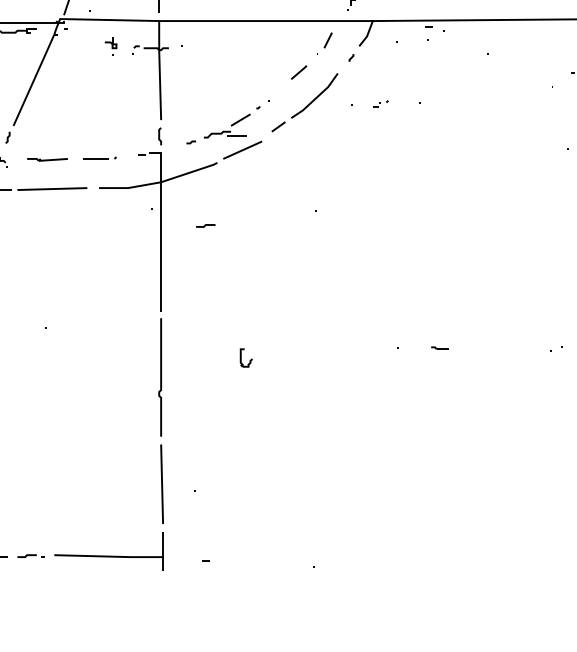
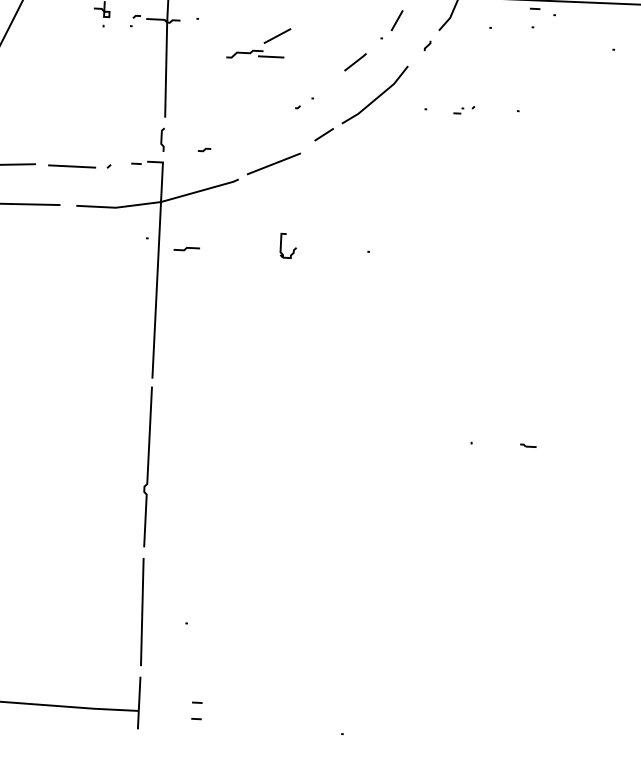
part: (226, 125) -> (257, 42), moved
part: (99, 157) -> (79, 164), size x1.4
line: (205, 225) -> (186, 248), moved
part: (439, 347) -> (527, 444), size x0.7
part: (245, 357) -> (287, 245), moved
line: (205, 548) -> (196, 702), added

